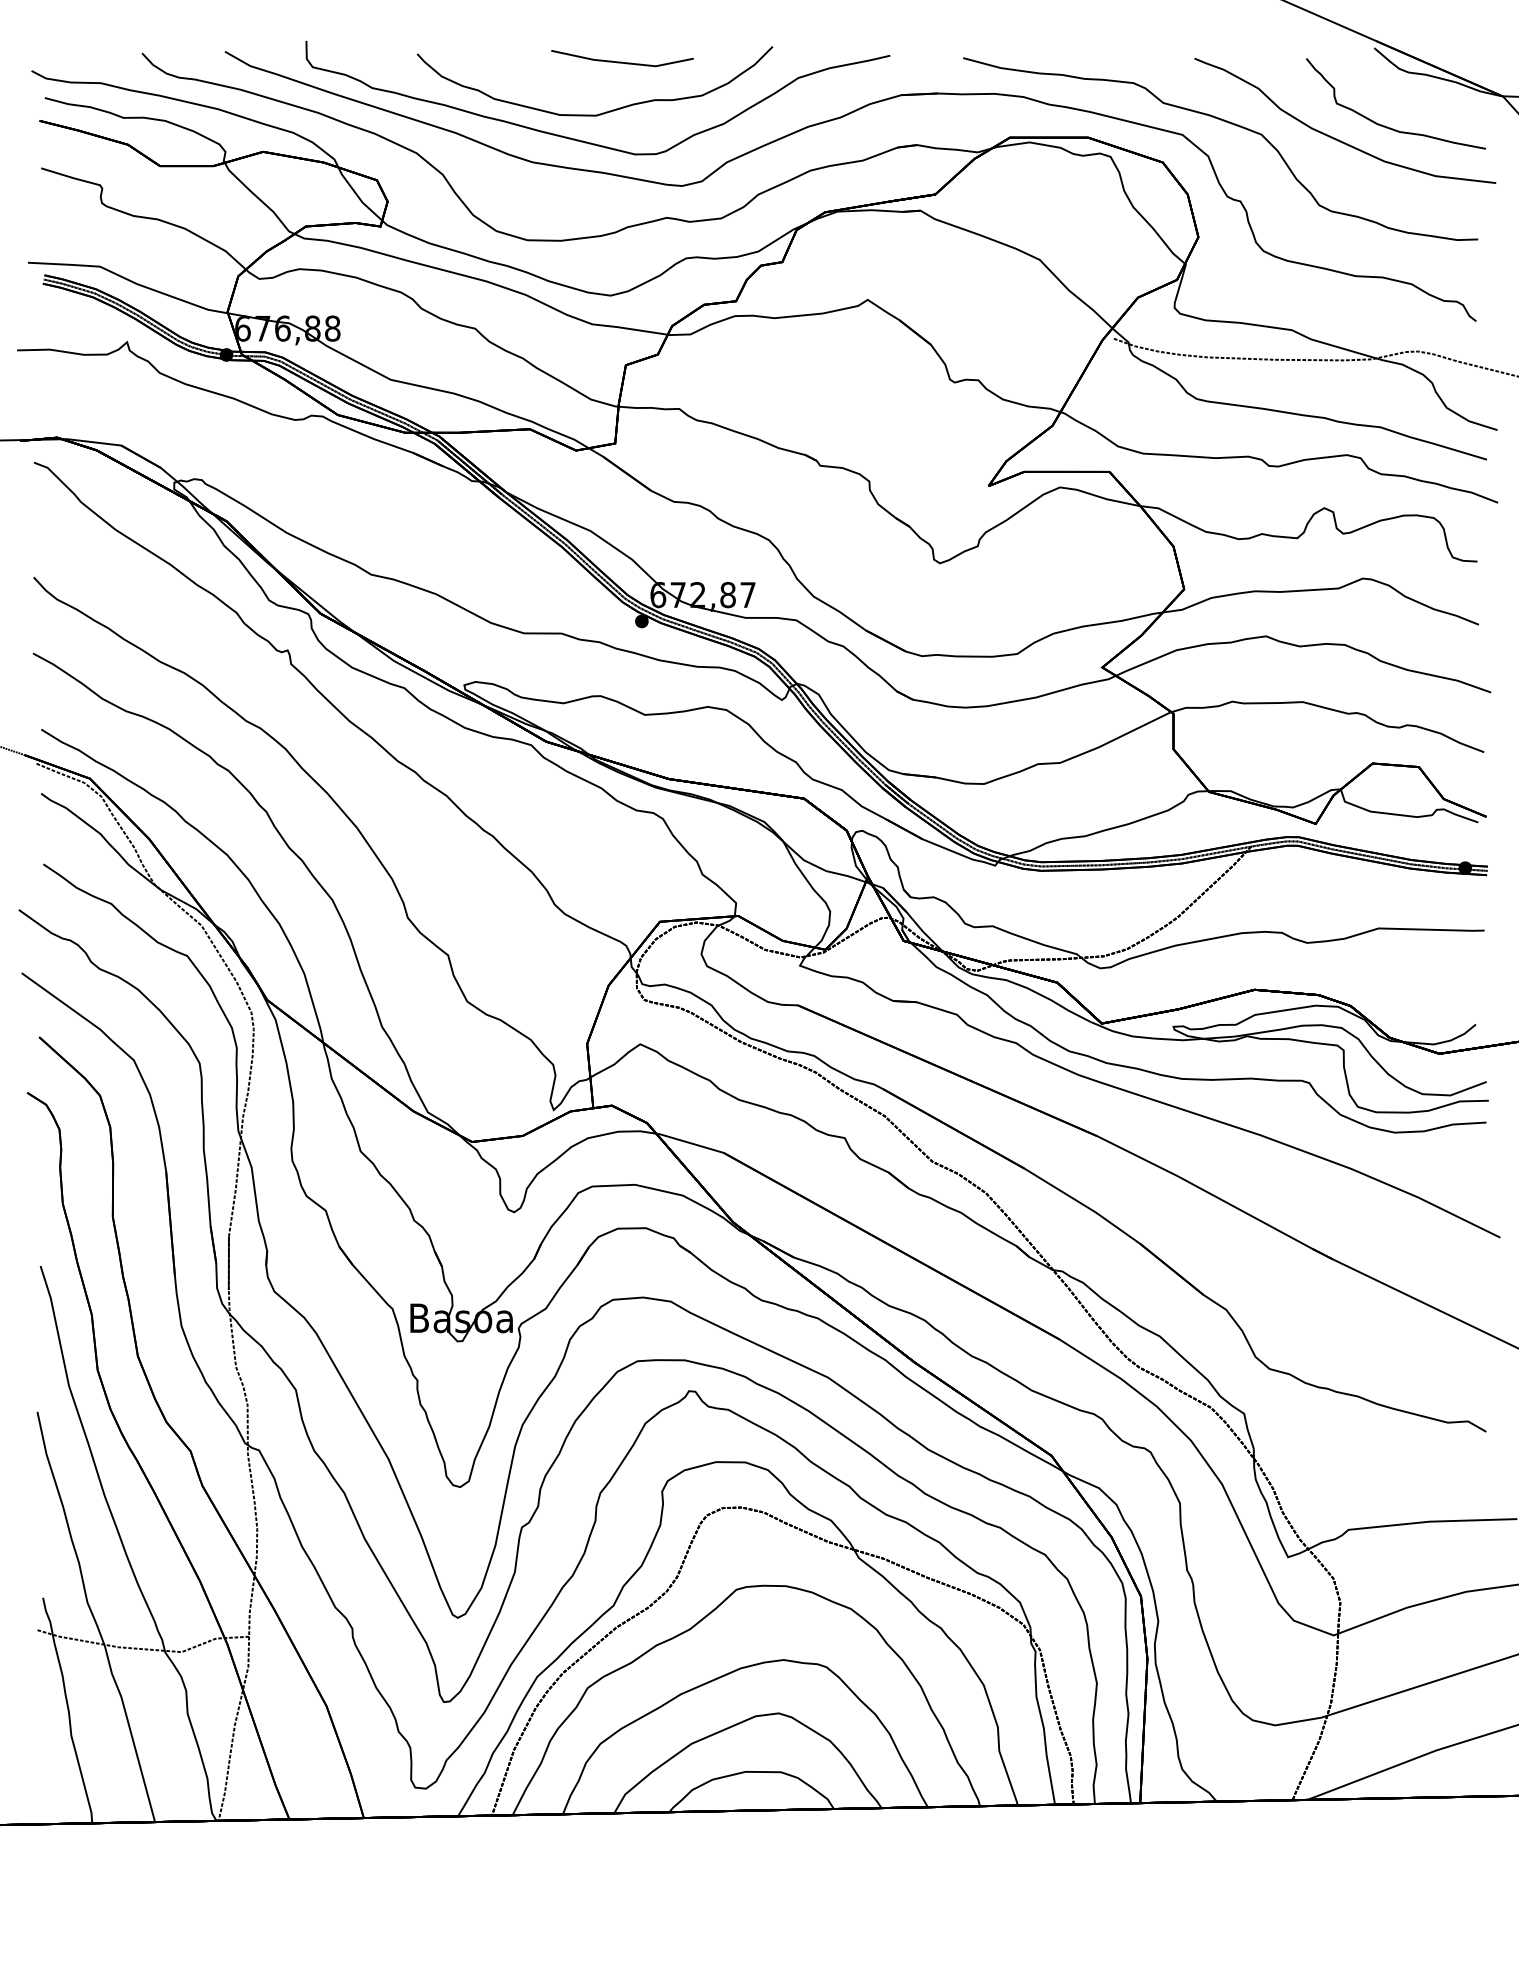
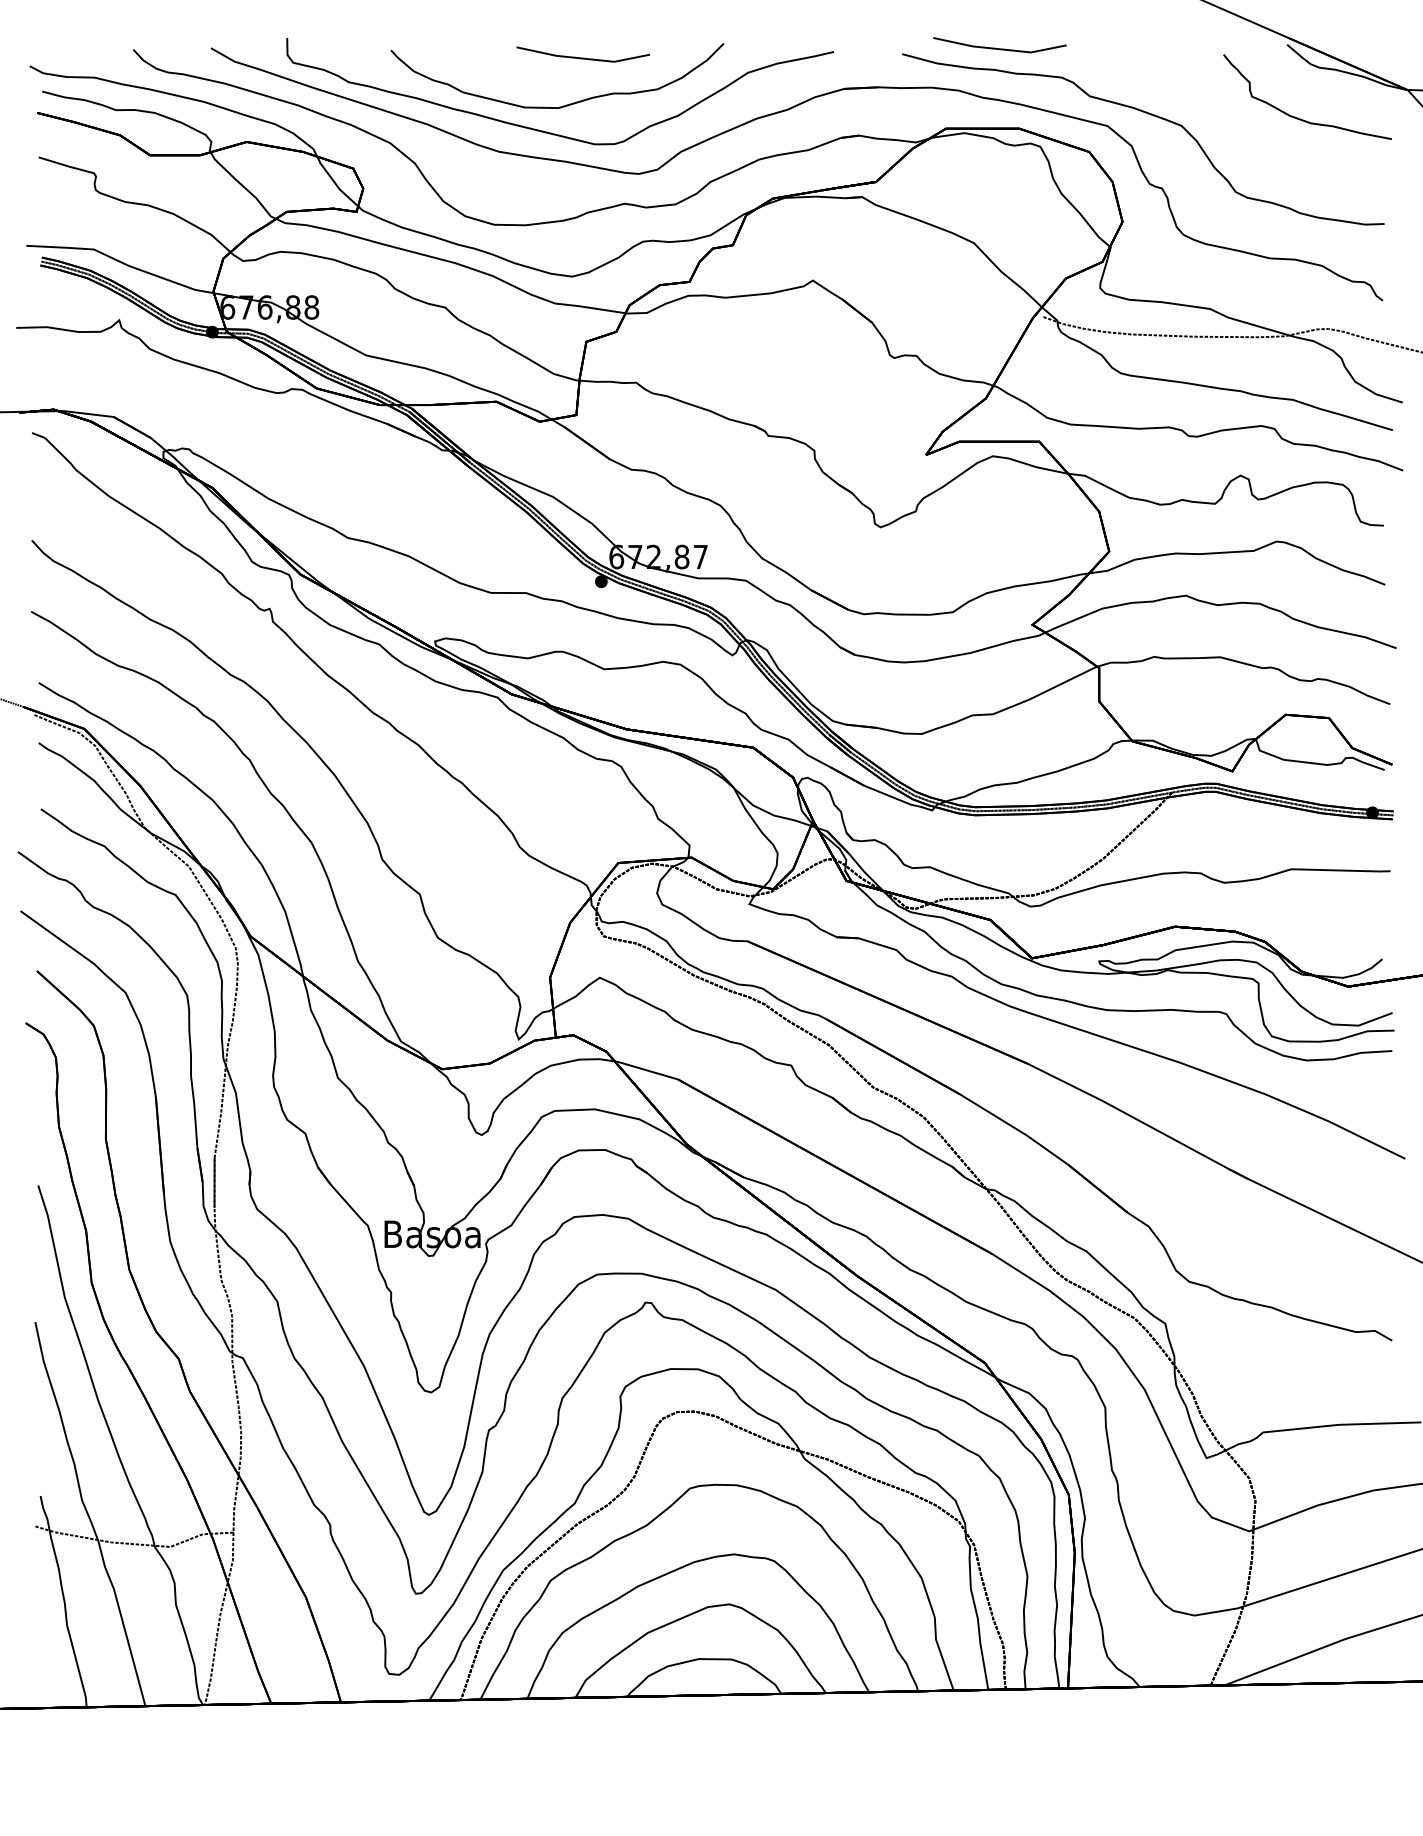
part: (1067, 48) -> (999, 45), added
part: (1336, 138) -> (1251, 129), removed

